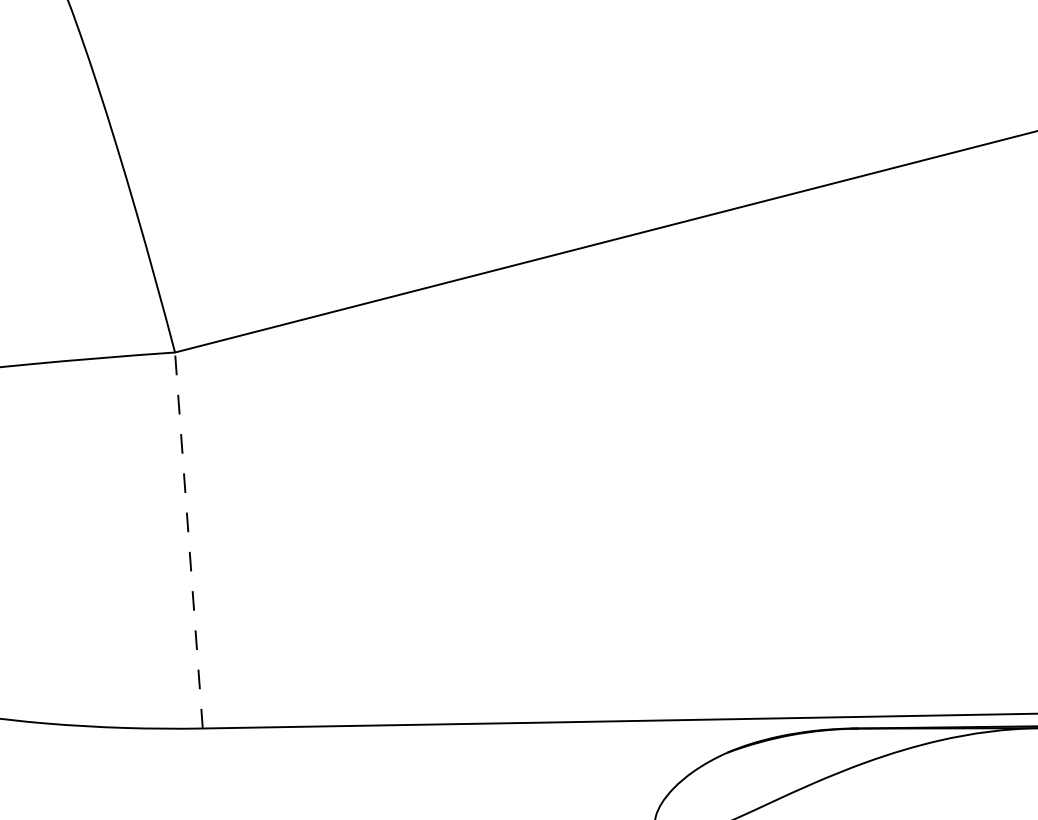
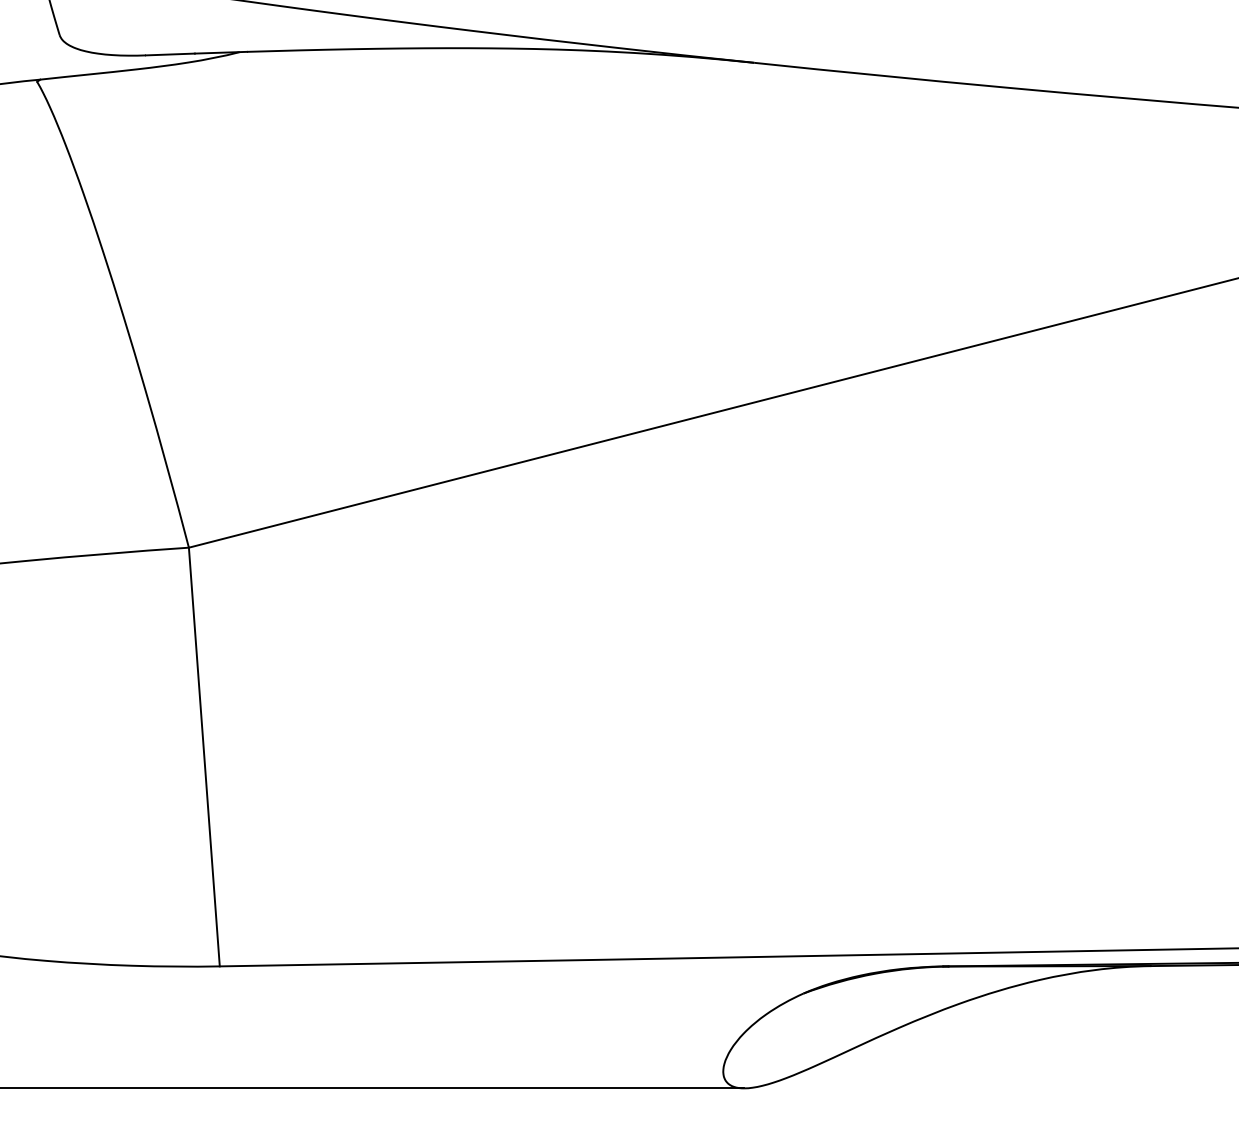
line: (189, 540) -> (204, 757), dashed -> solid

